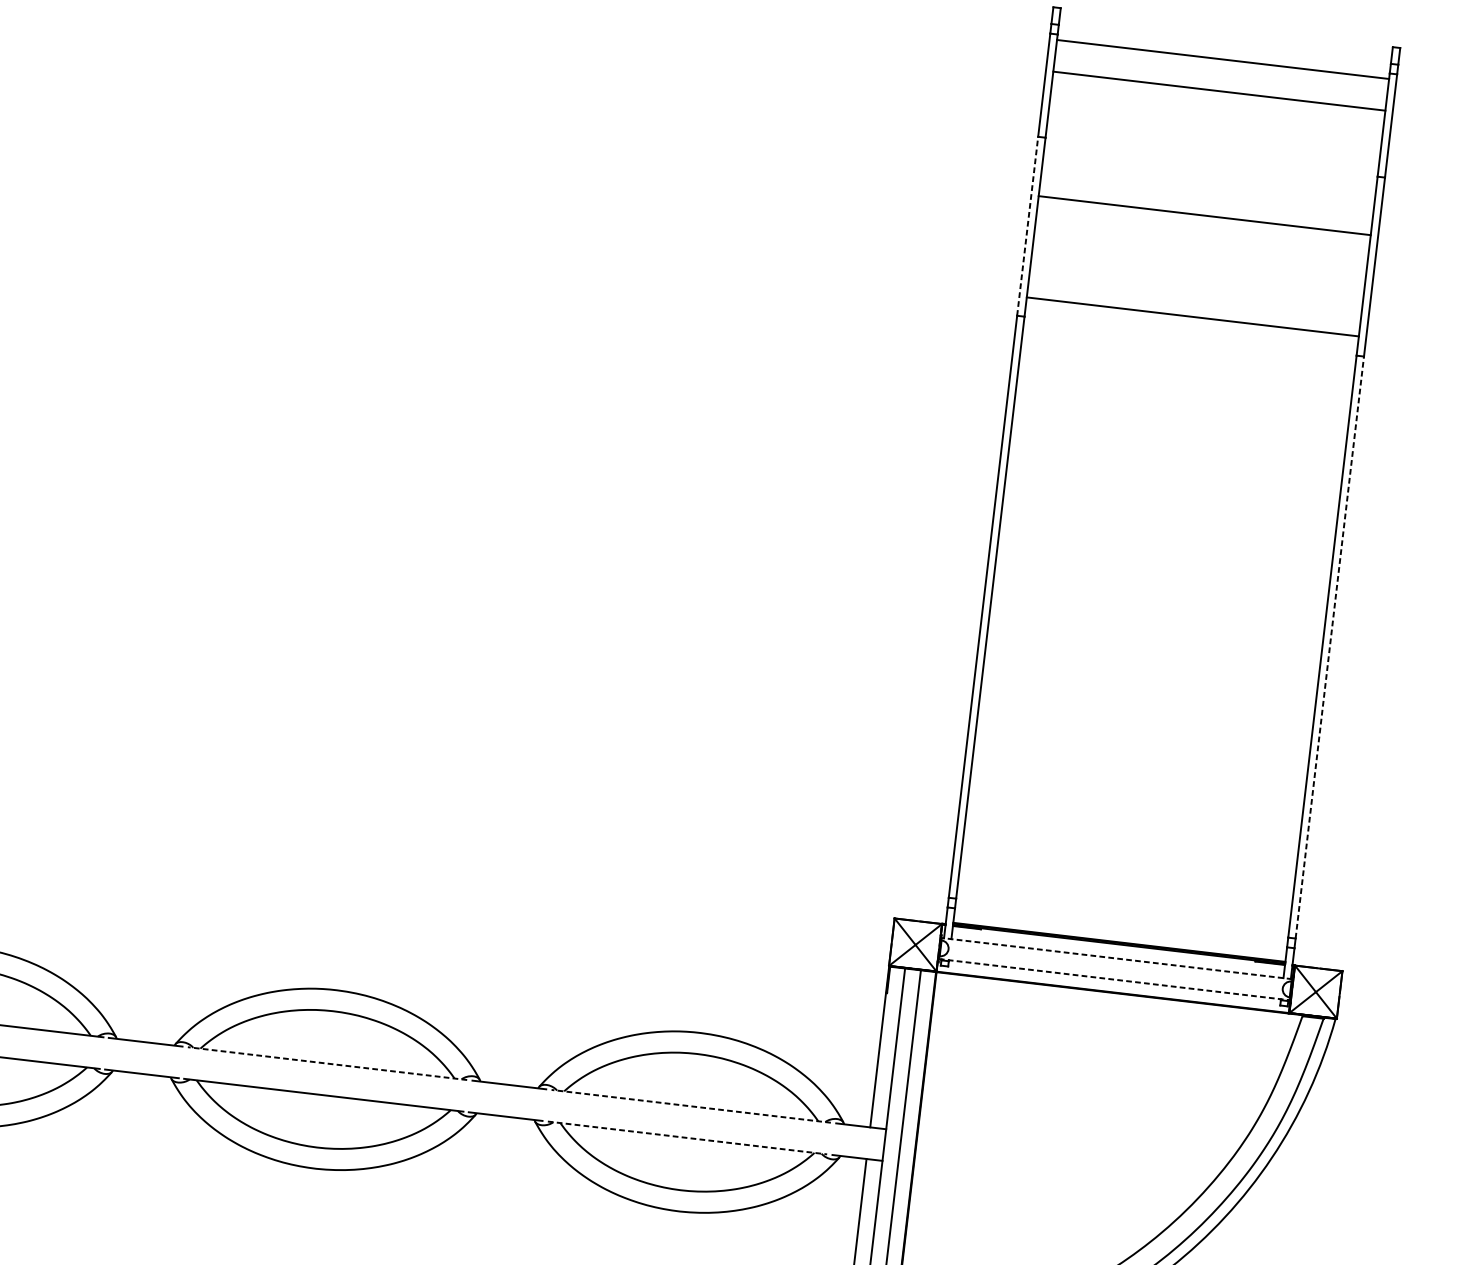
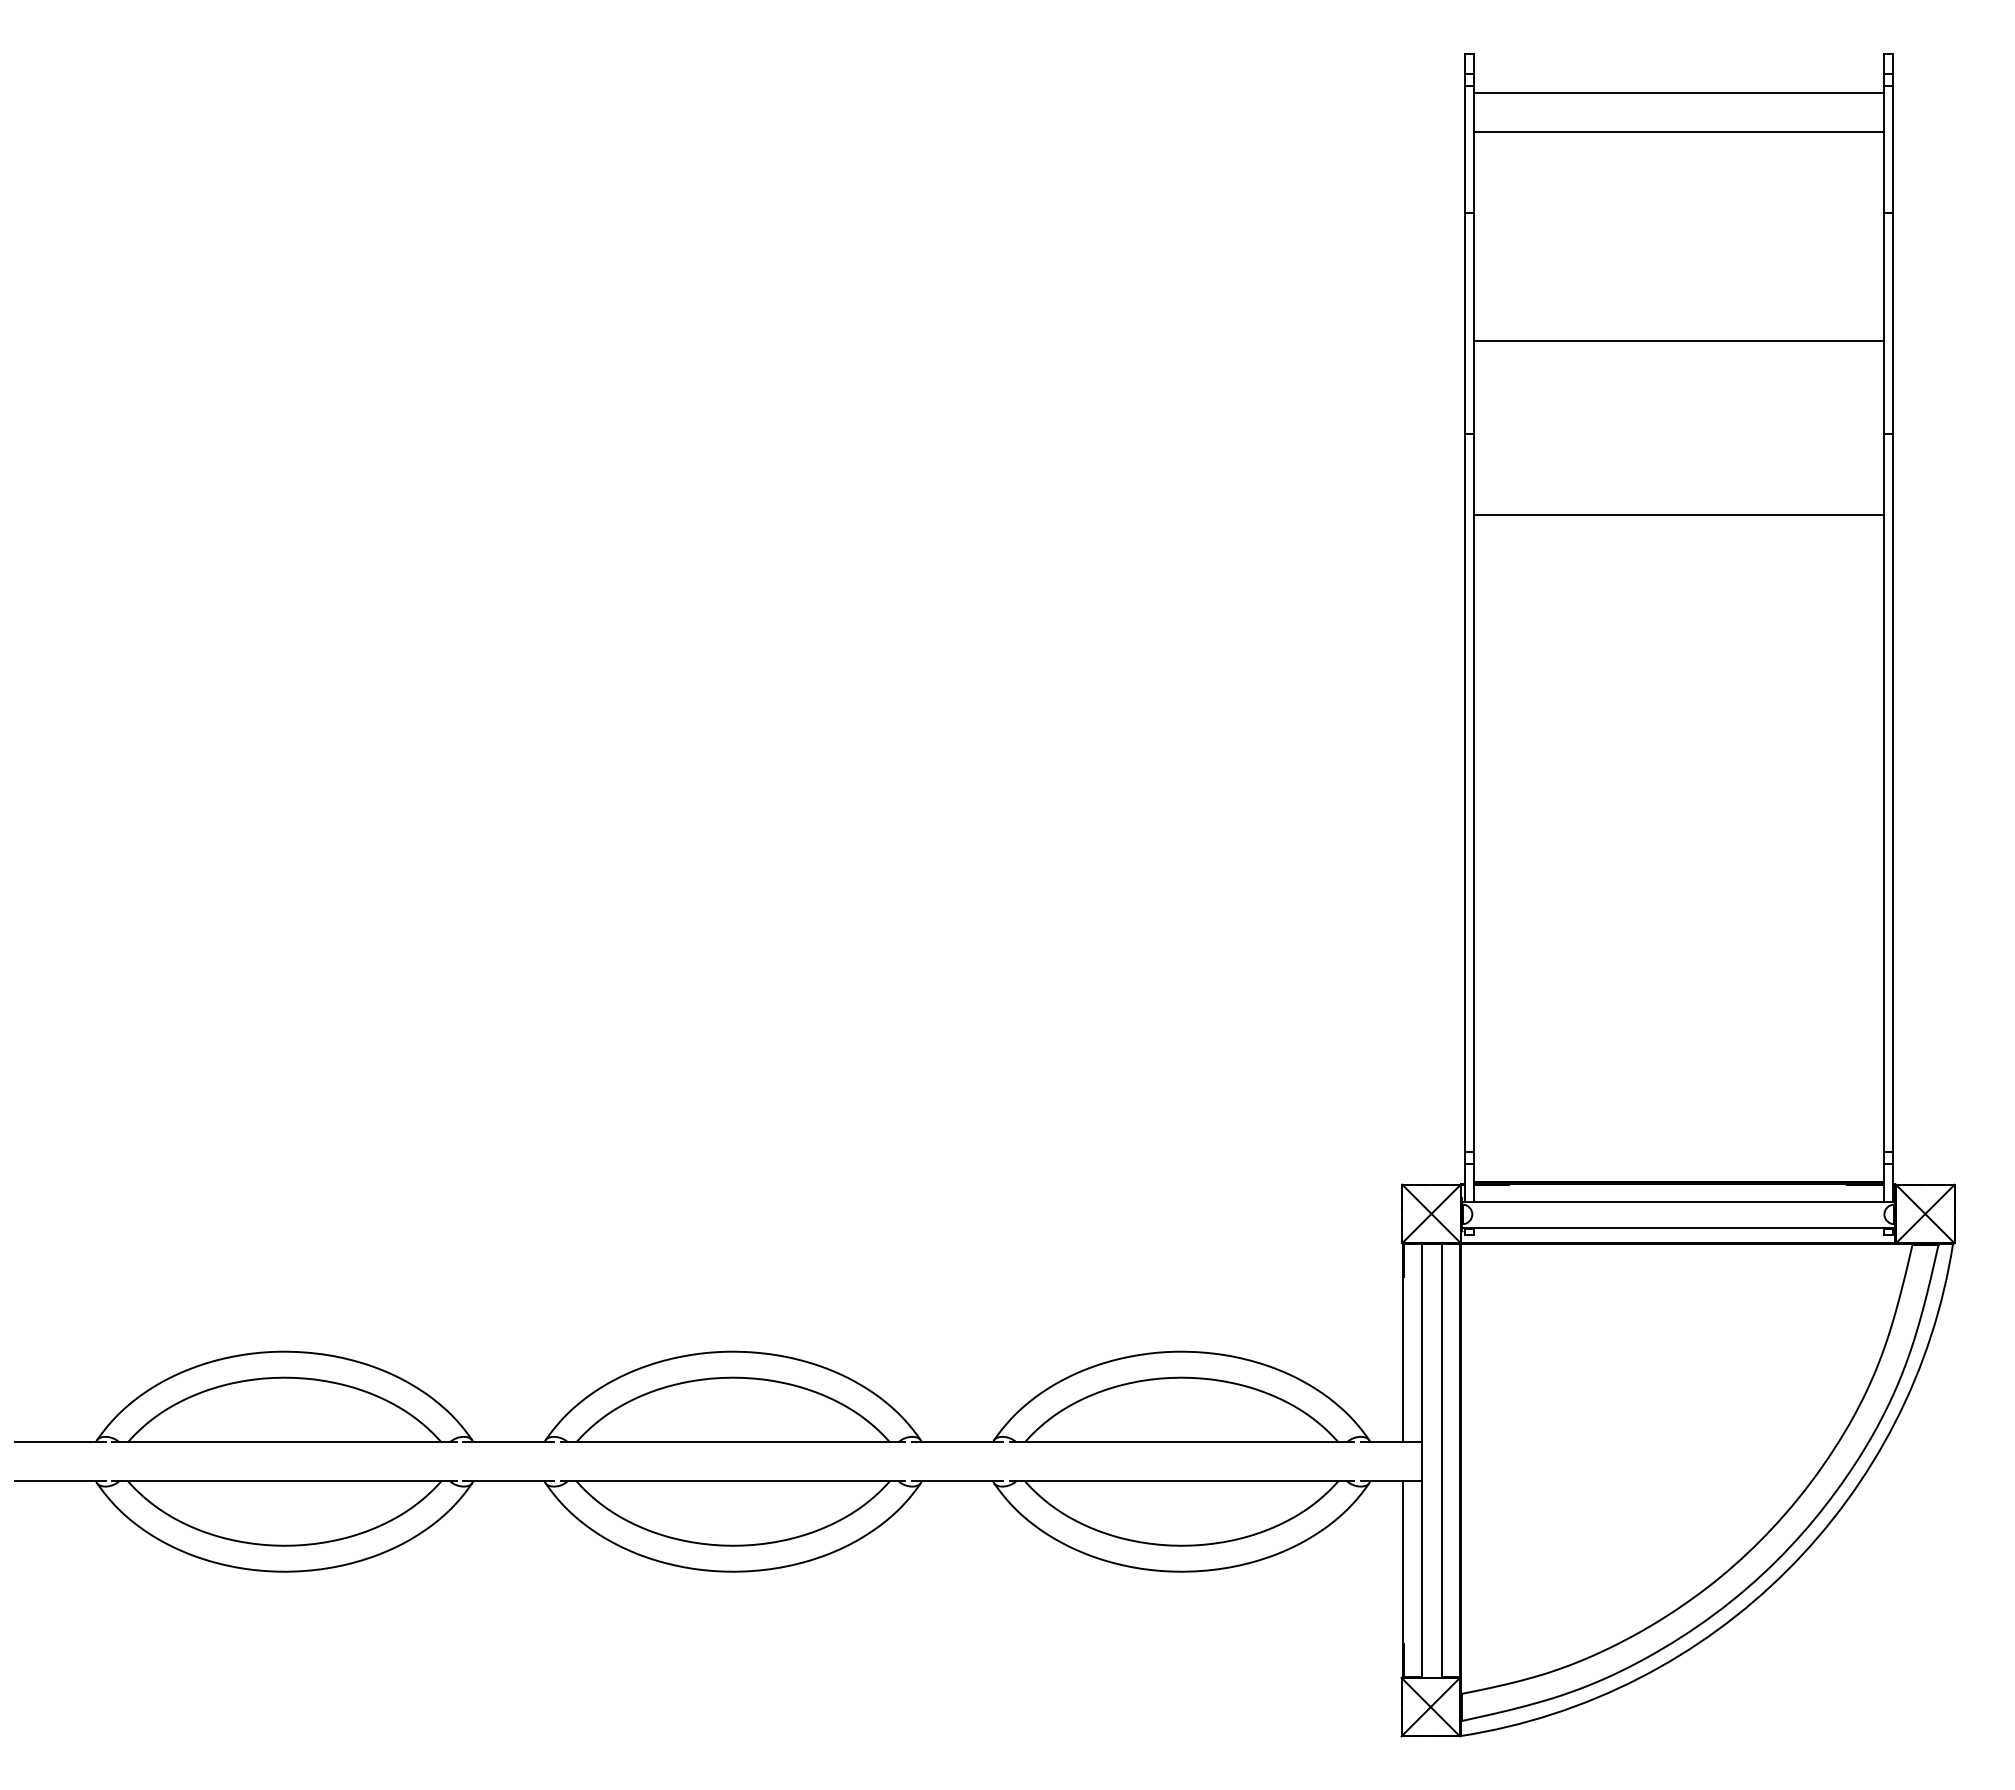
line: (1204, 215) -> (1678, 341), moved
line: (1027, 226) -> (1465, 323), dashed -> solid
line: (1192, 316) -> (1678, 515), moved
line: (1329, 647) -> (1892, 792), dashed -> solid
line: (1116, 958) -> (1677, 1201), dashed -> solid
line: (1114, 979) -> (1678, 1227), dashed -> solid
line: (326, 1063) -> (732, 1442), dashed -> solid
line: (691, 1106) -> (1181, 1442), dashed -> solid
line: (688, 1138) -> (1182, 1481), dashed -> solid

